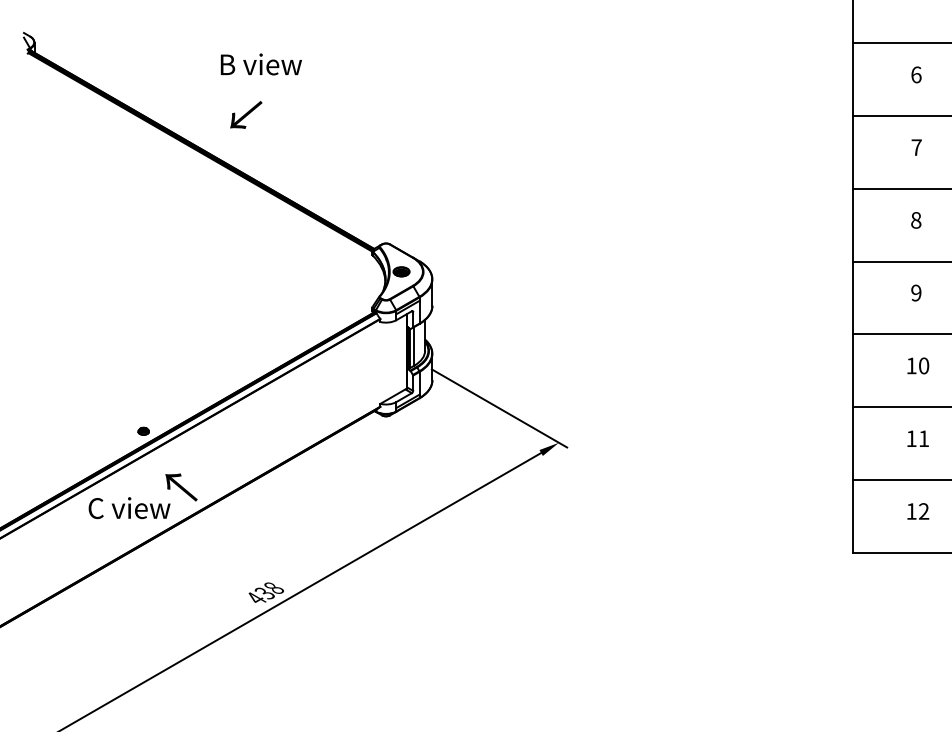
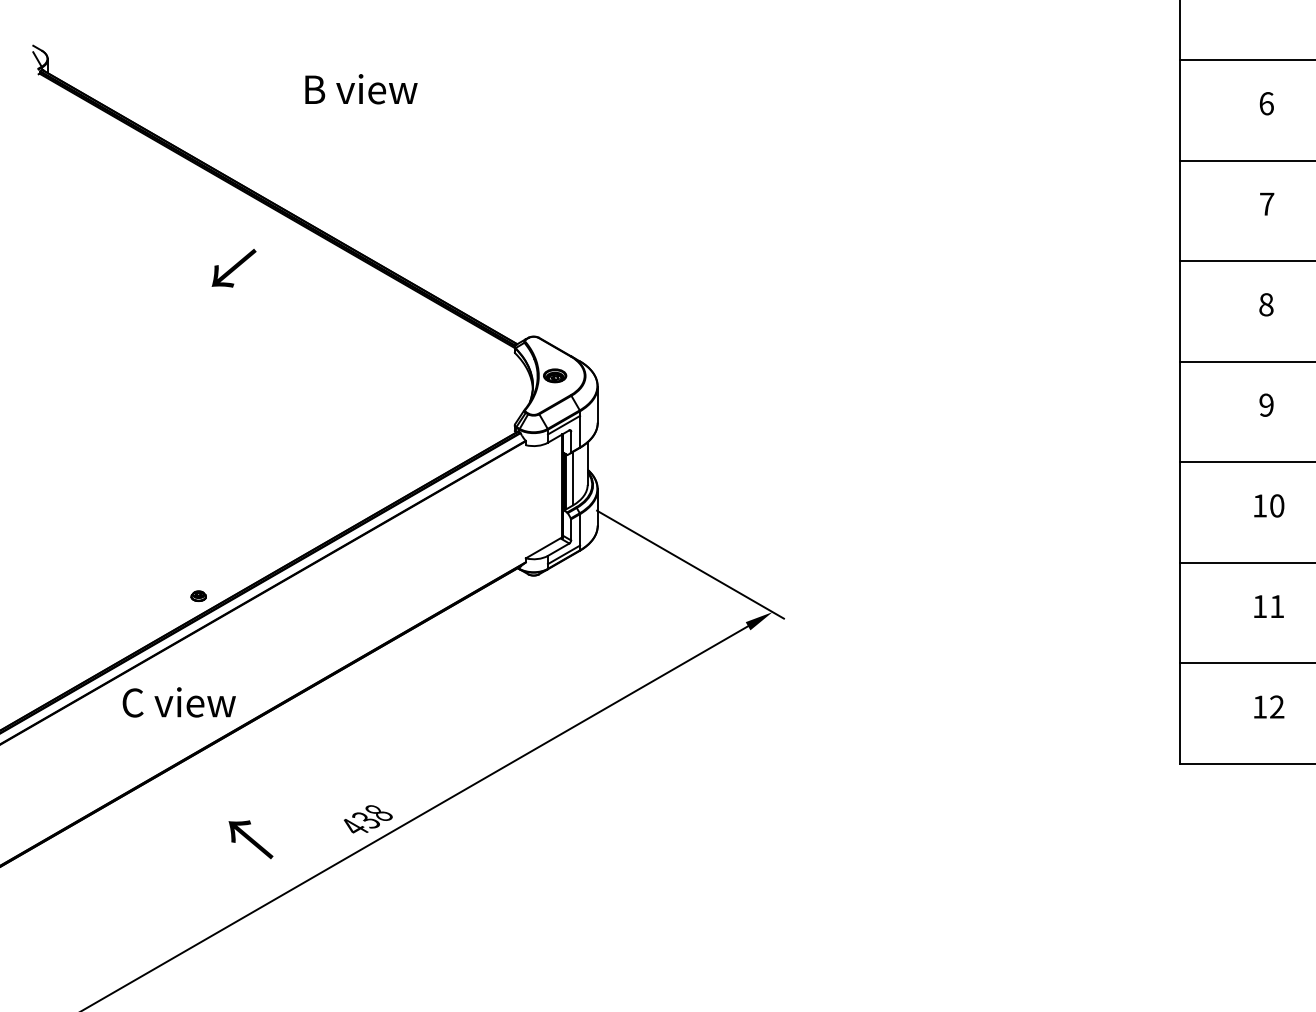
text: (246, 114) -> (234, 267), moved
text: (181, 487) -> (251, 839), moved

